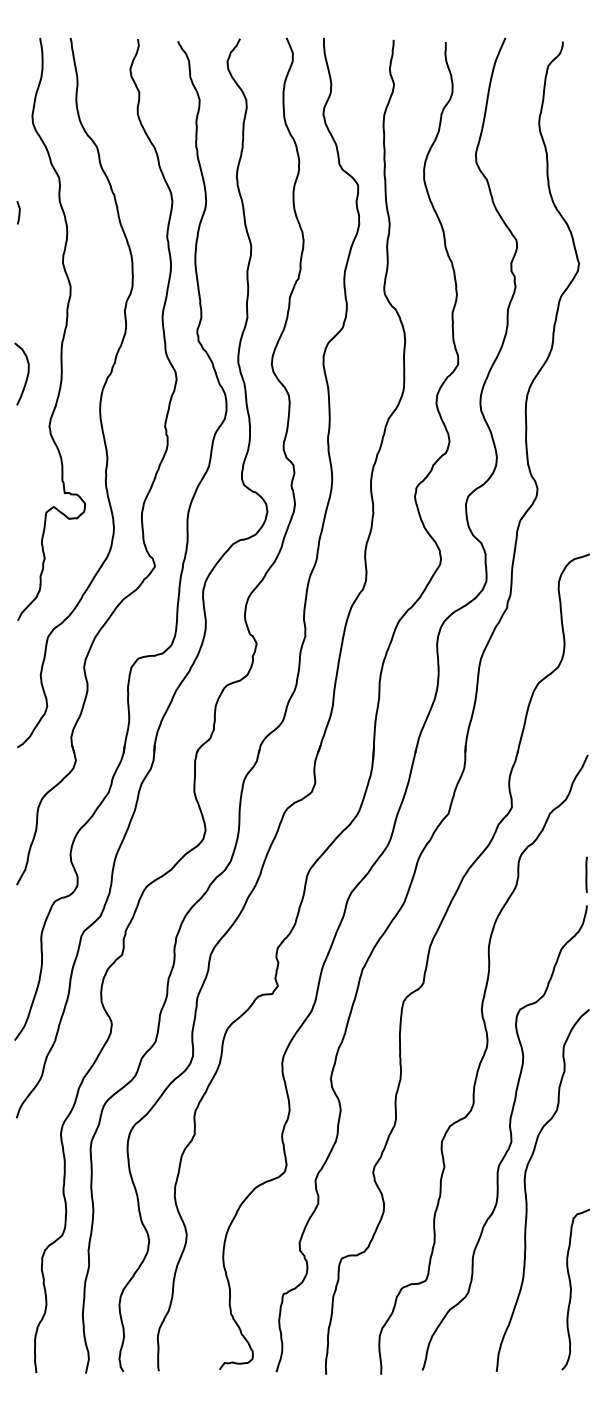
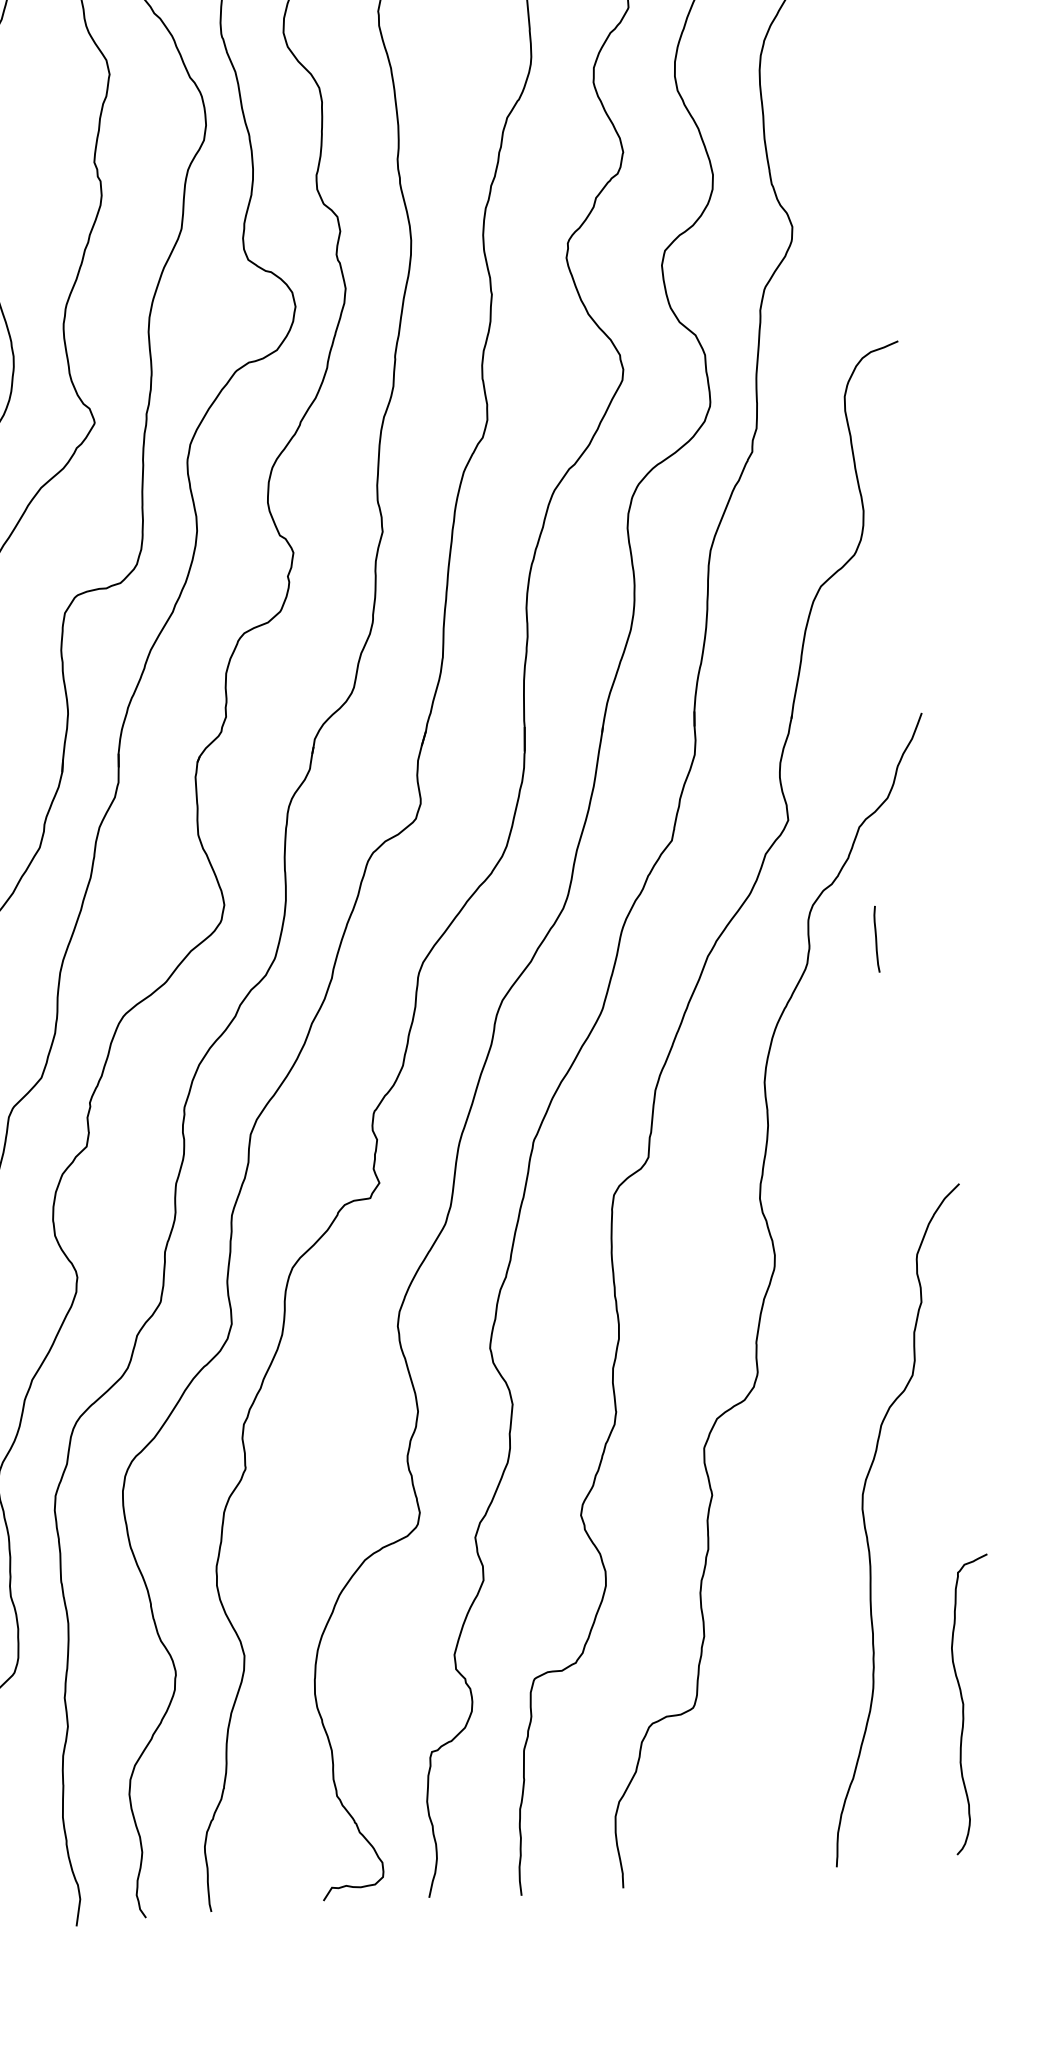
line: (586, 874) -> (876, 938), moved
curve: (510, 1137) -> (830, 1431), removed

